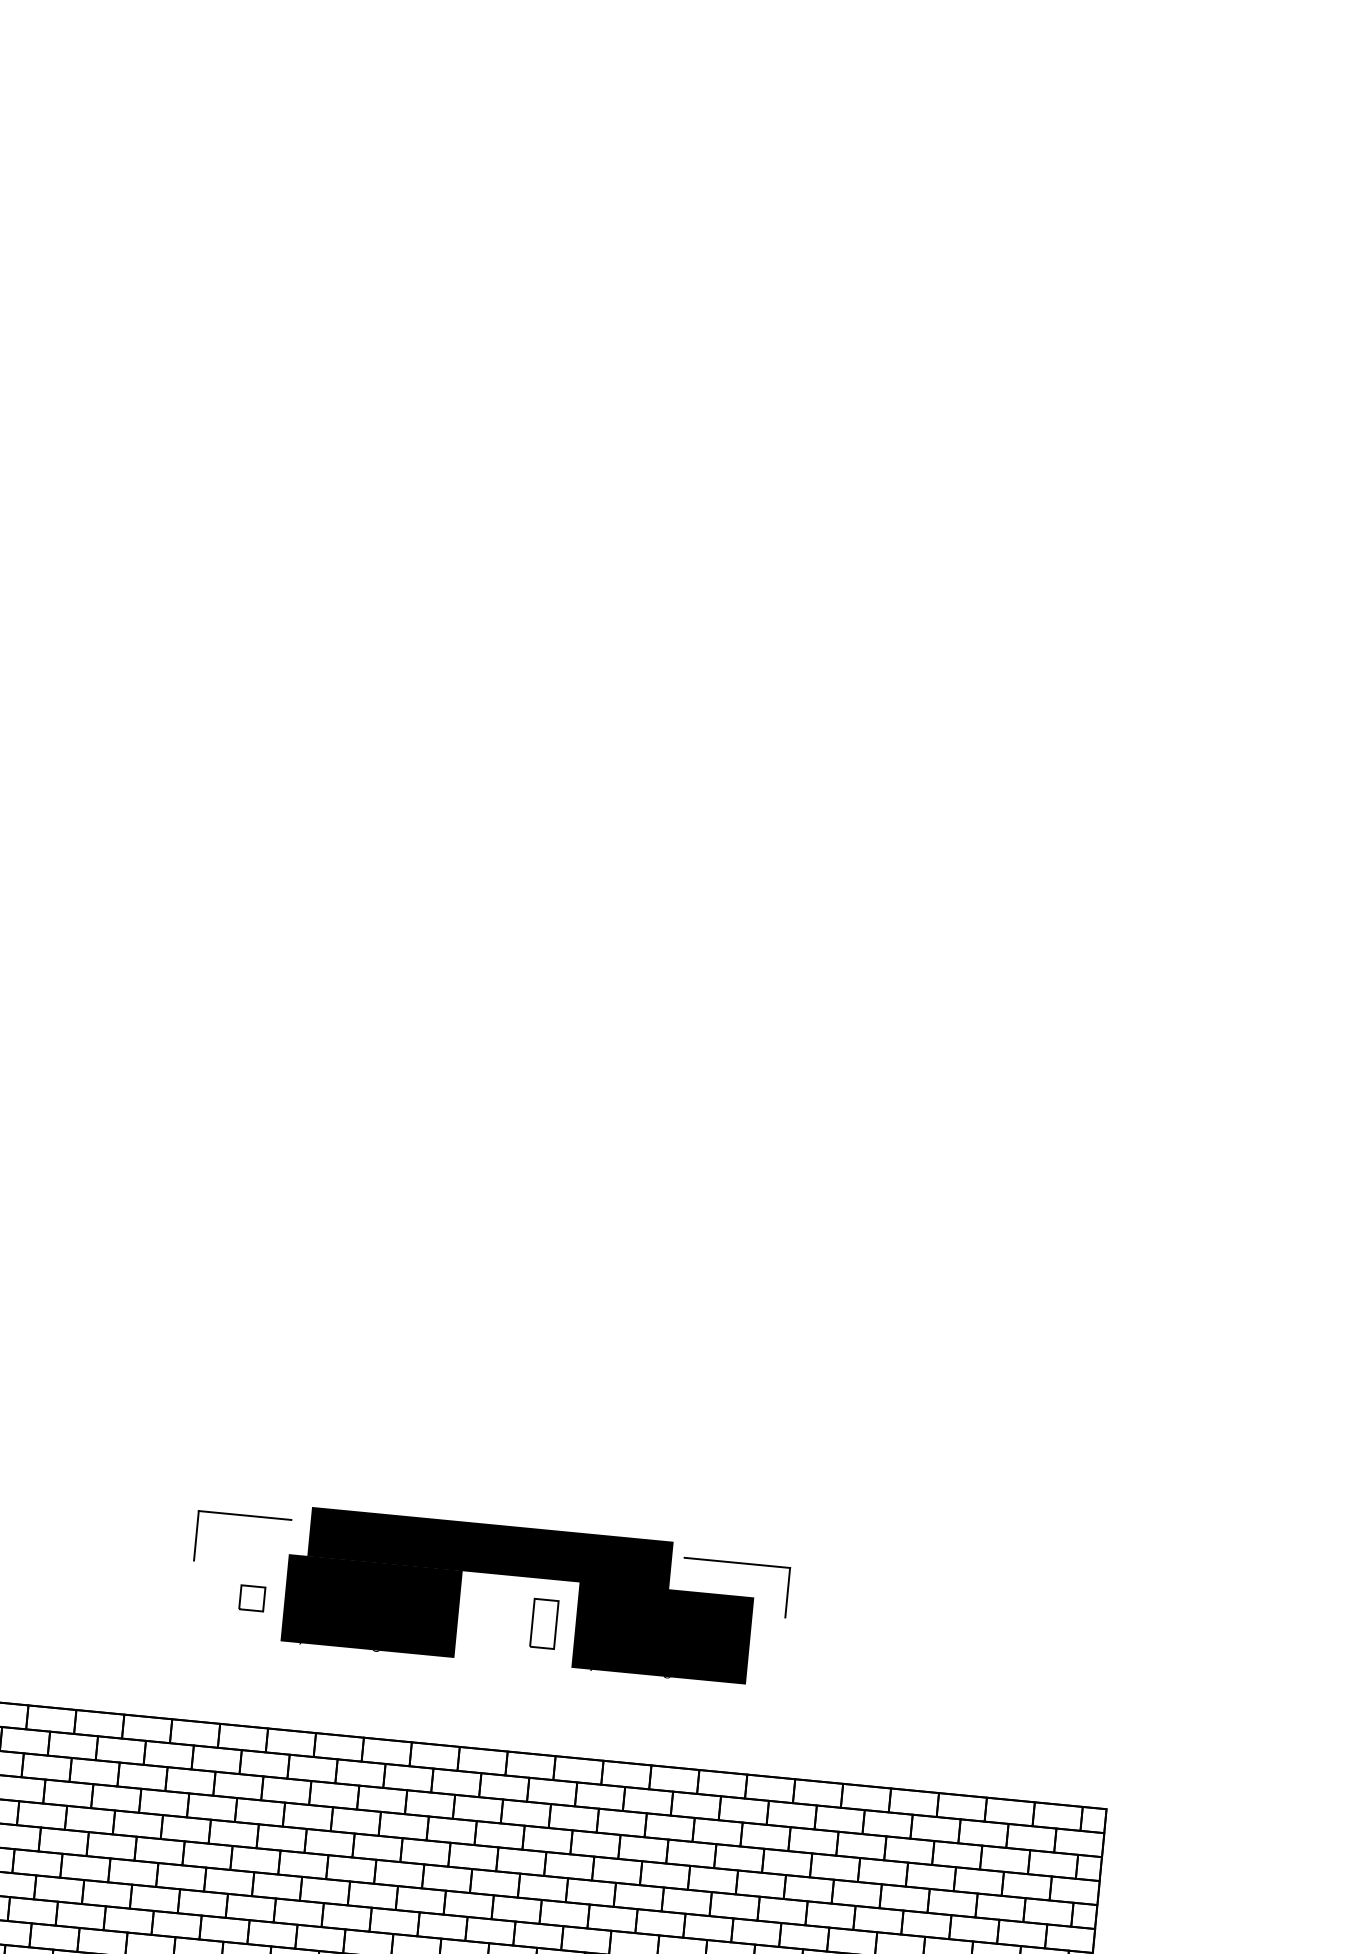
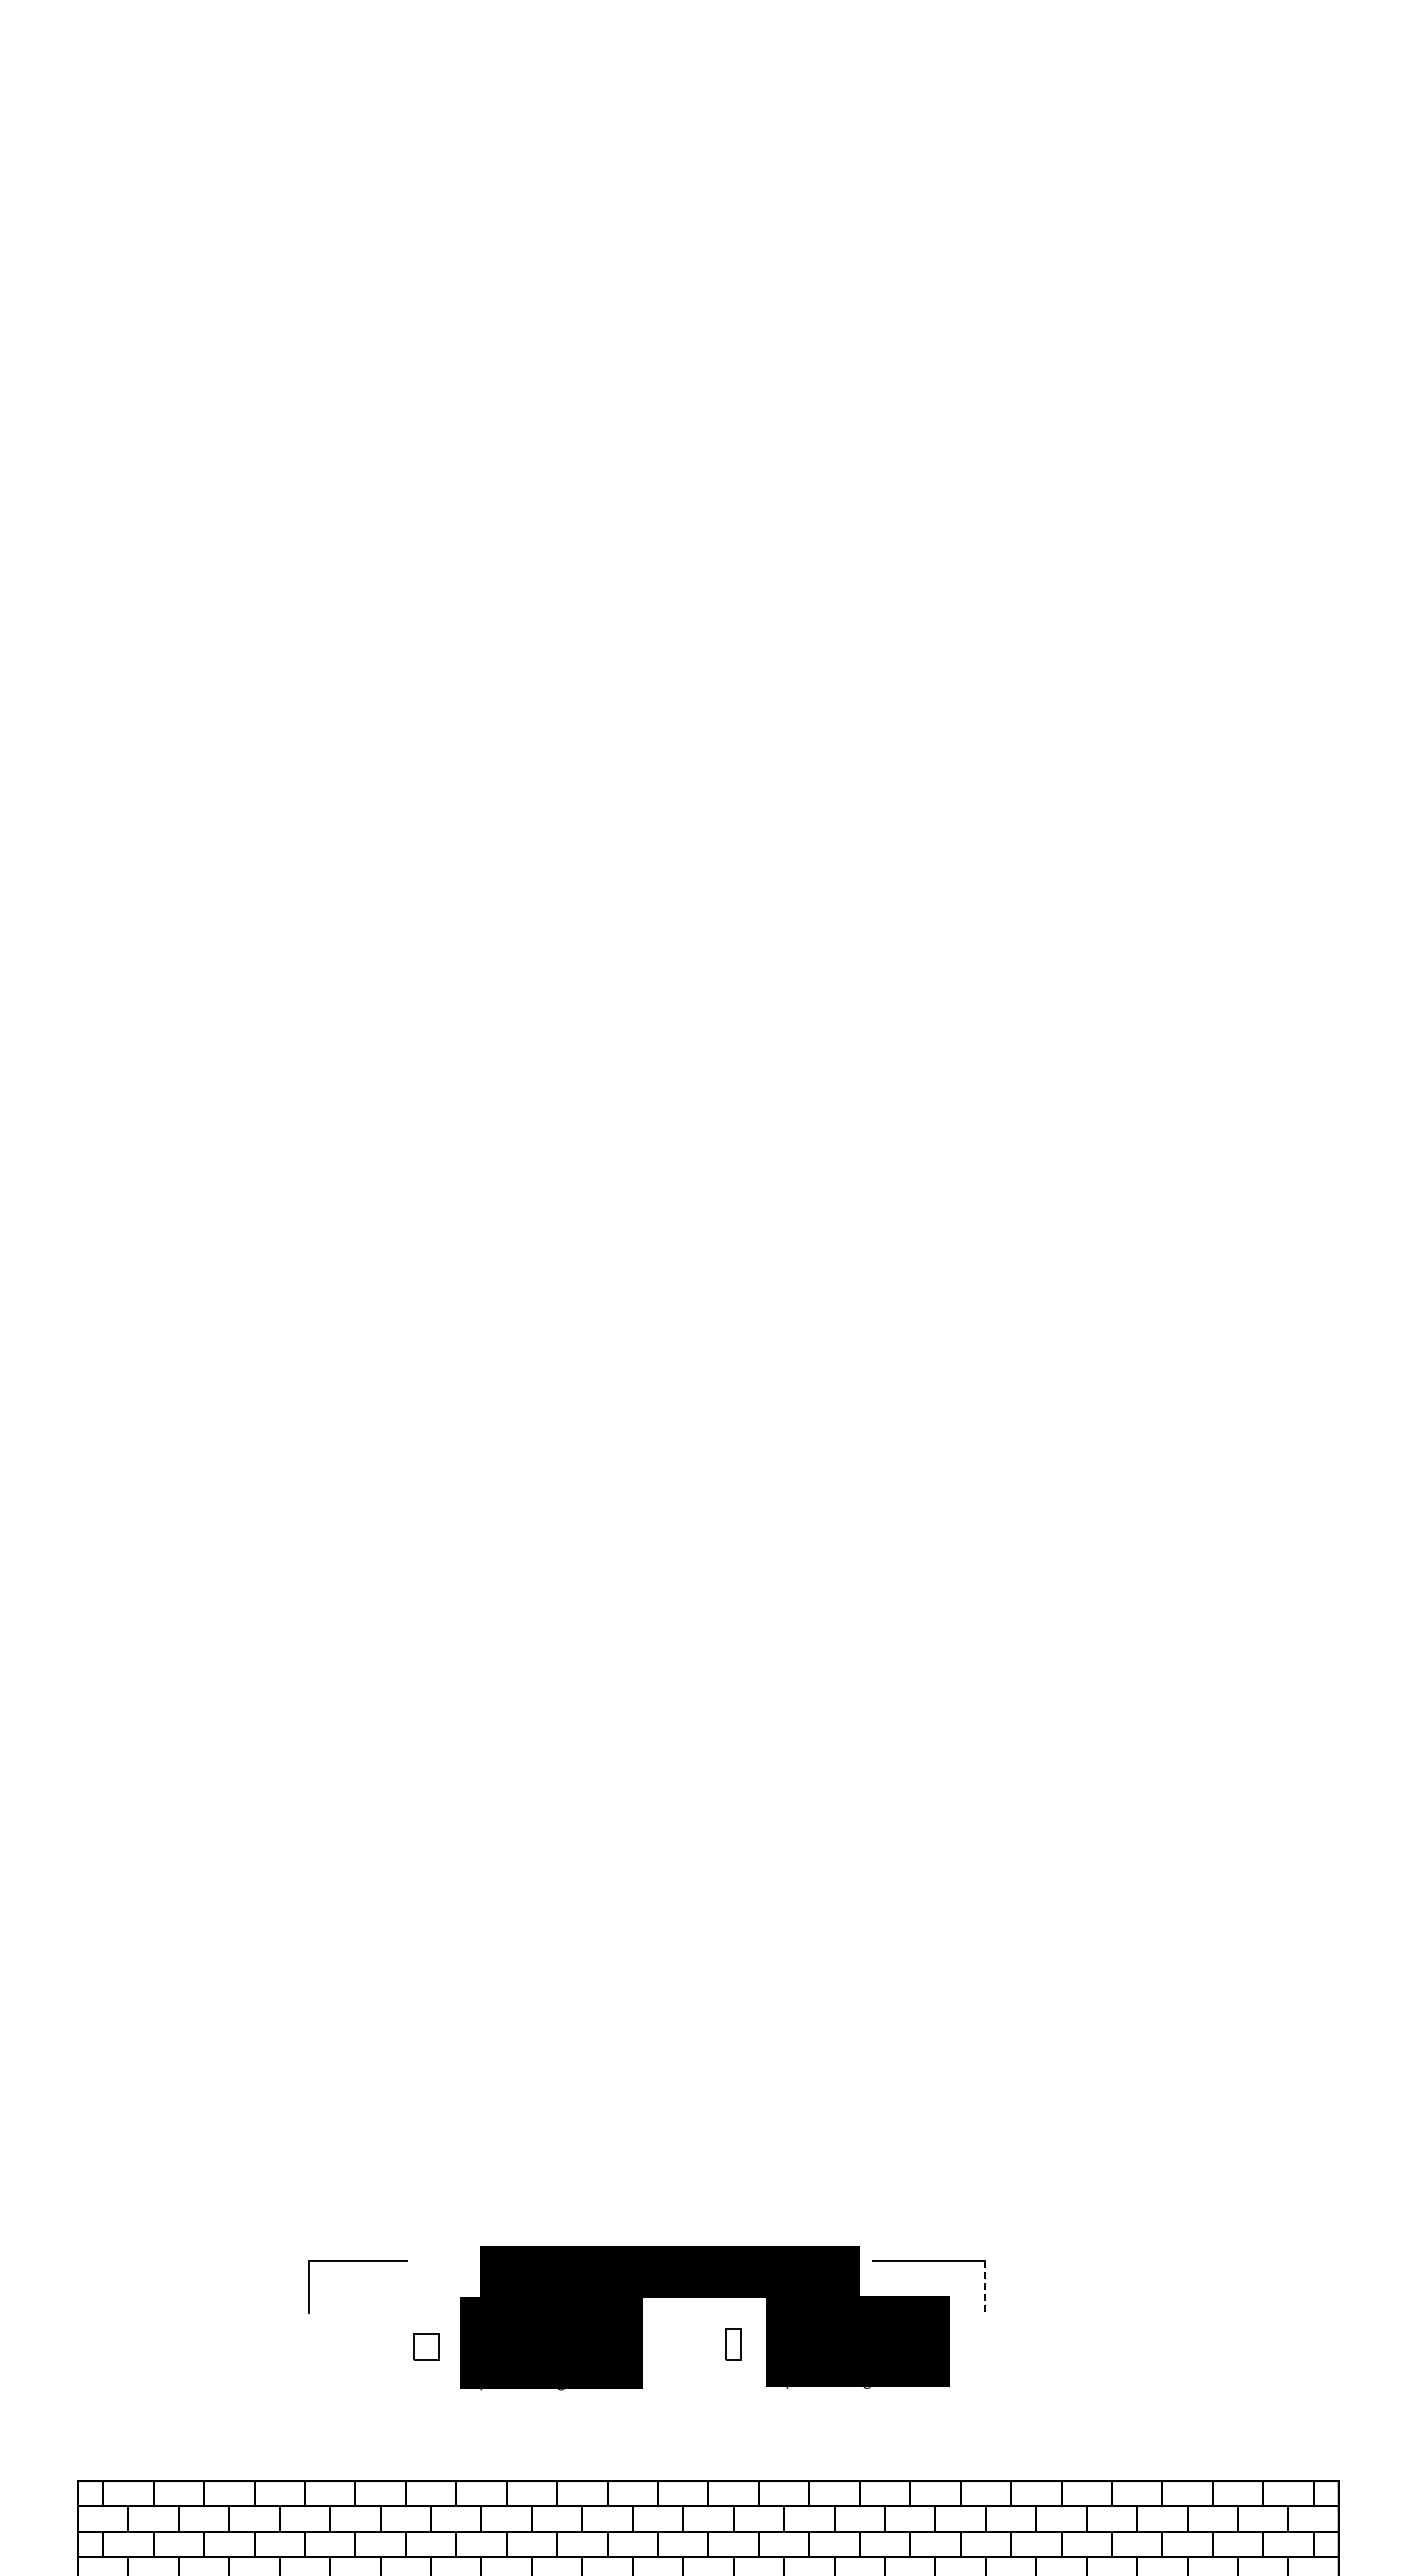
part: (244, 1515) -> (357, 2261), moved
line: (787, 1592) -> (984, 2287), solid -> dashed
part: (543, 1624) -> (733, 2344), size x0.6

